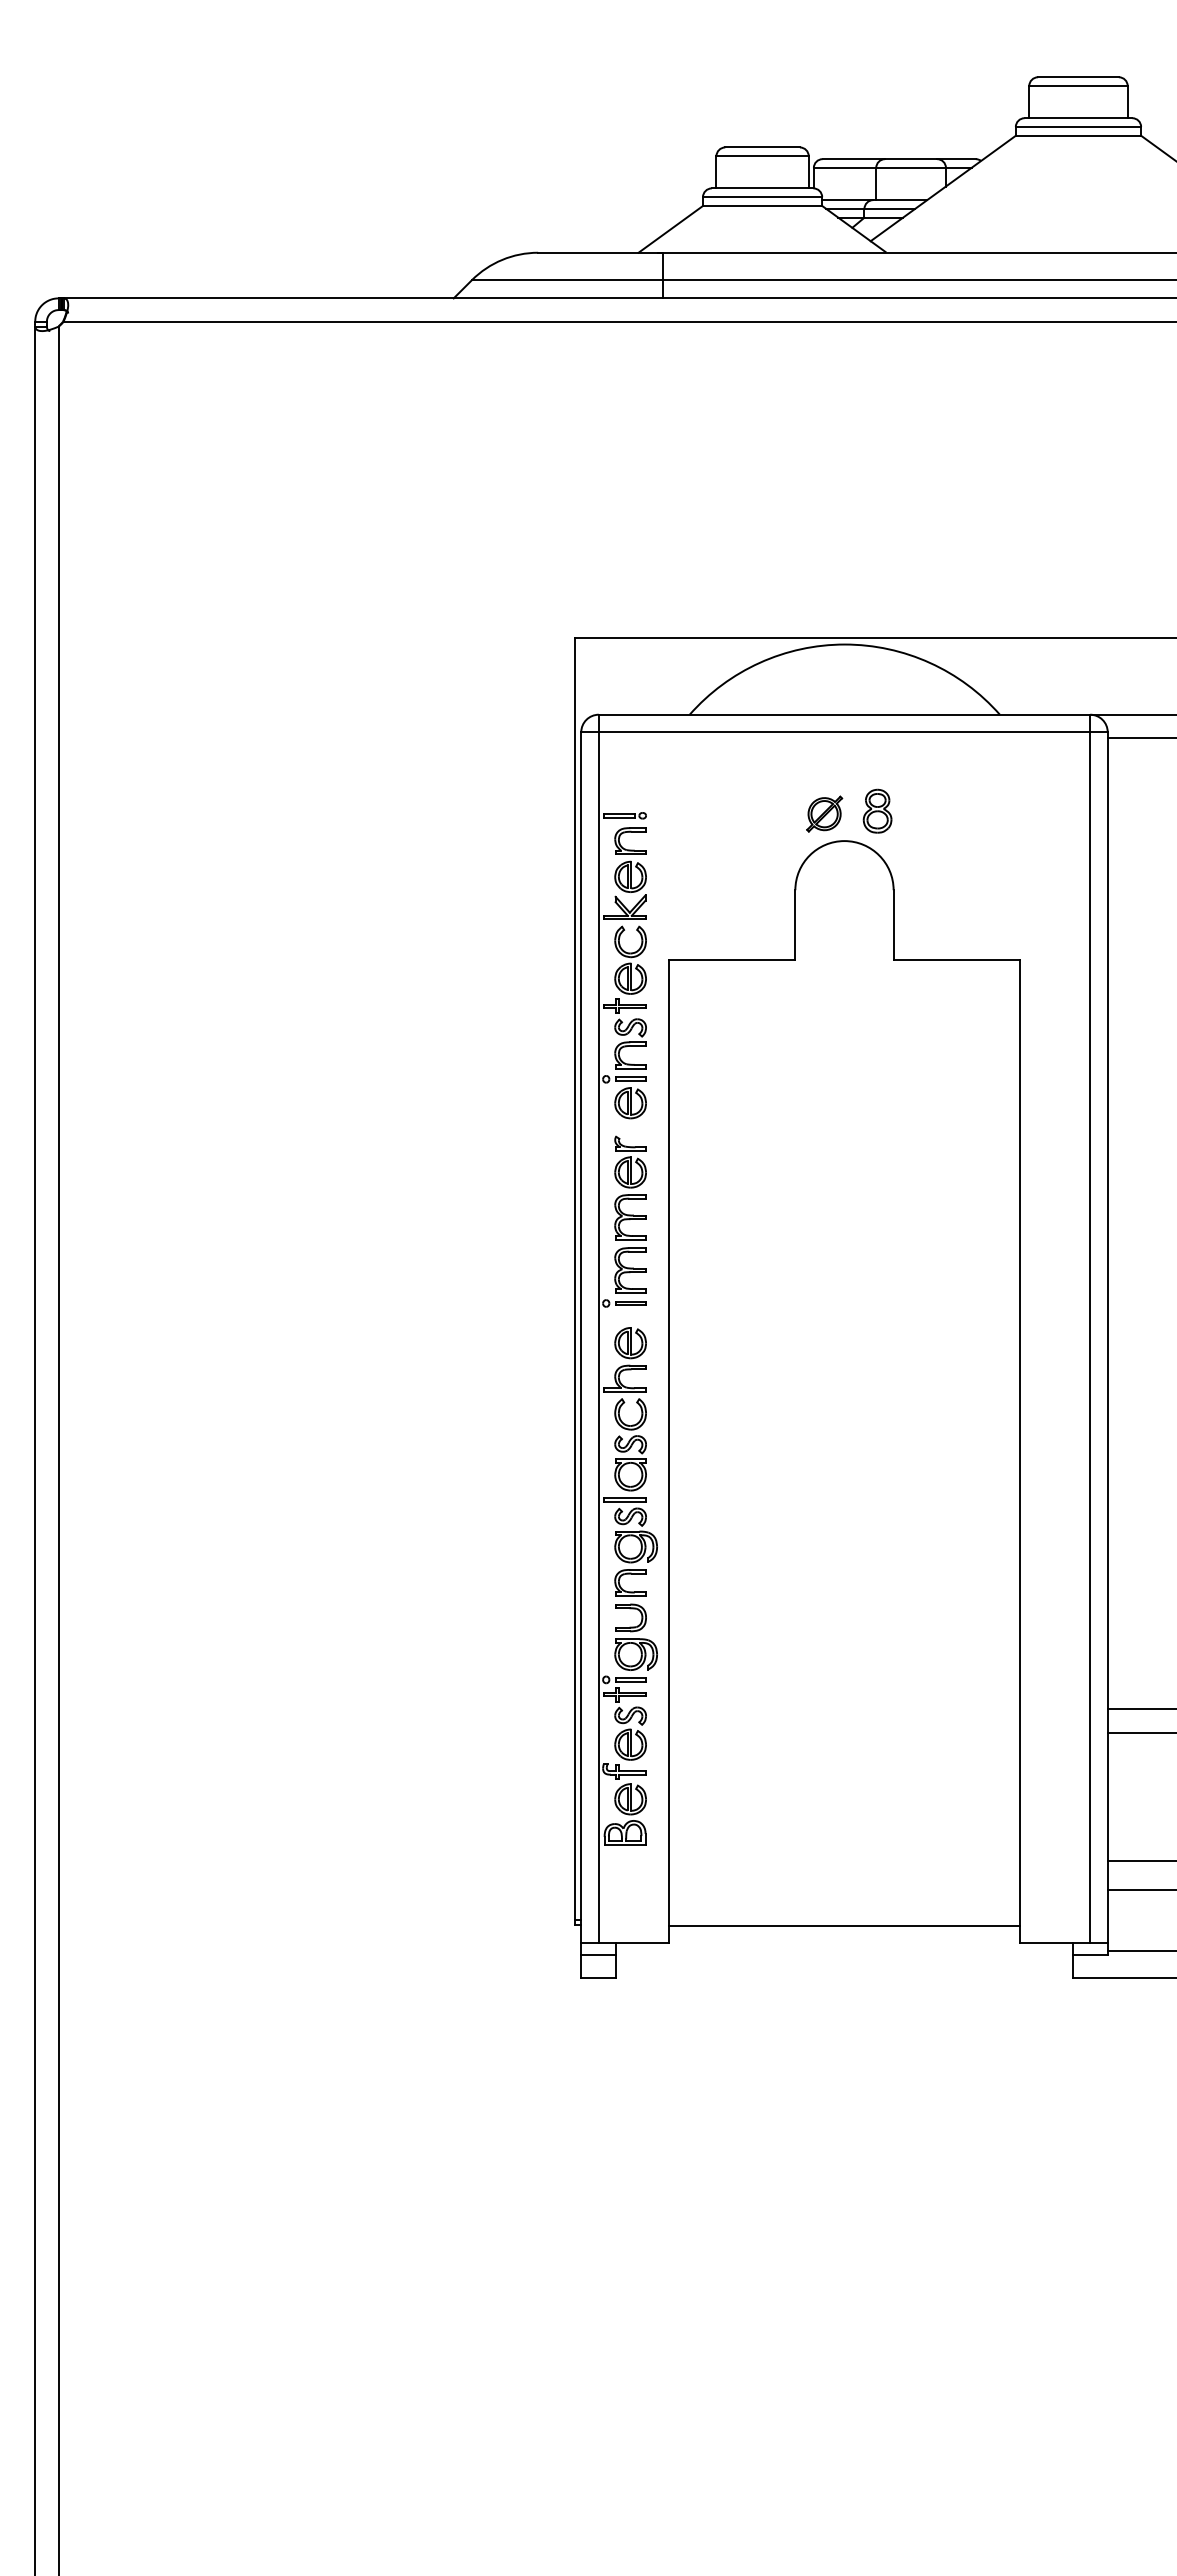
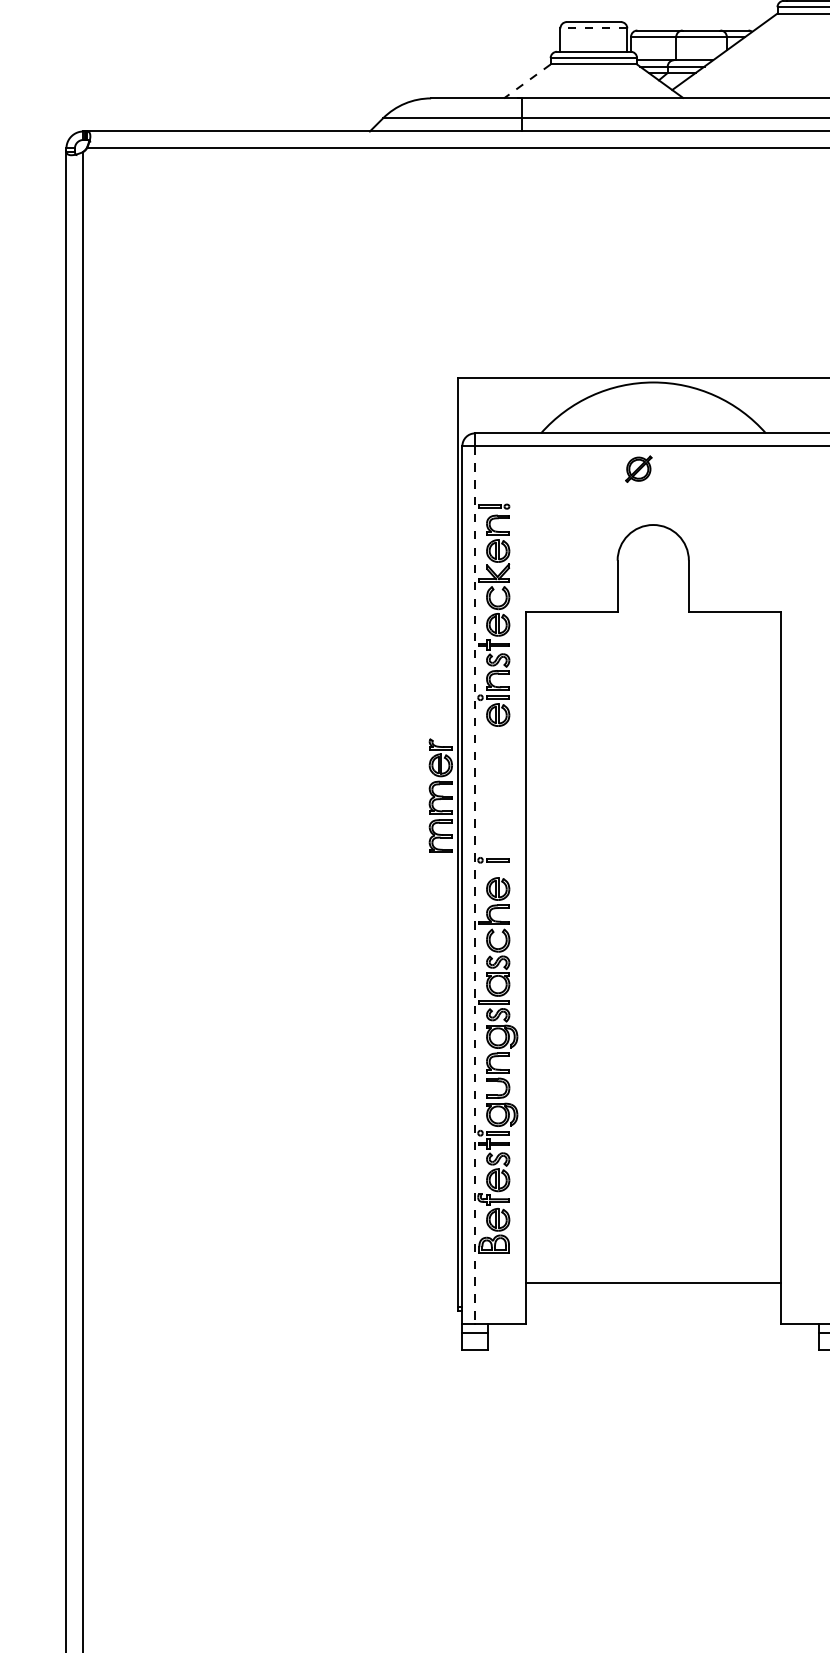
line: (762, 156) -> (593, 28), solid -> dashed
line: (670, 229) -> (527, 81), solid -> dashed
part: (877, 810) -> (677, 502), removed
part: (824, 813) -> (638, 468), moved
part: (630, 1214) -> (440, 795), moved
line: (598, 1338) -> (474, 885), solid -> dashed
line: (844, 1925) -> (653, 1283), moved

